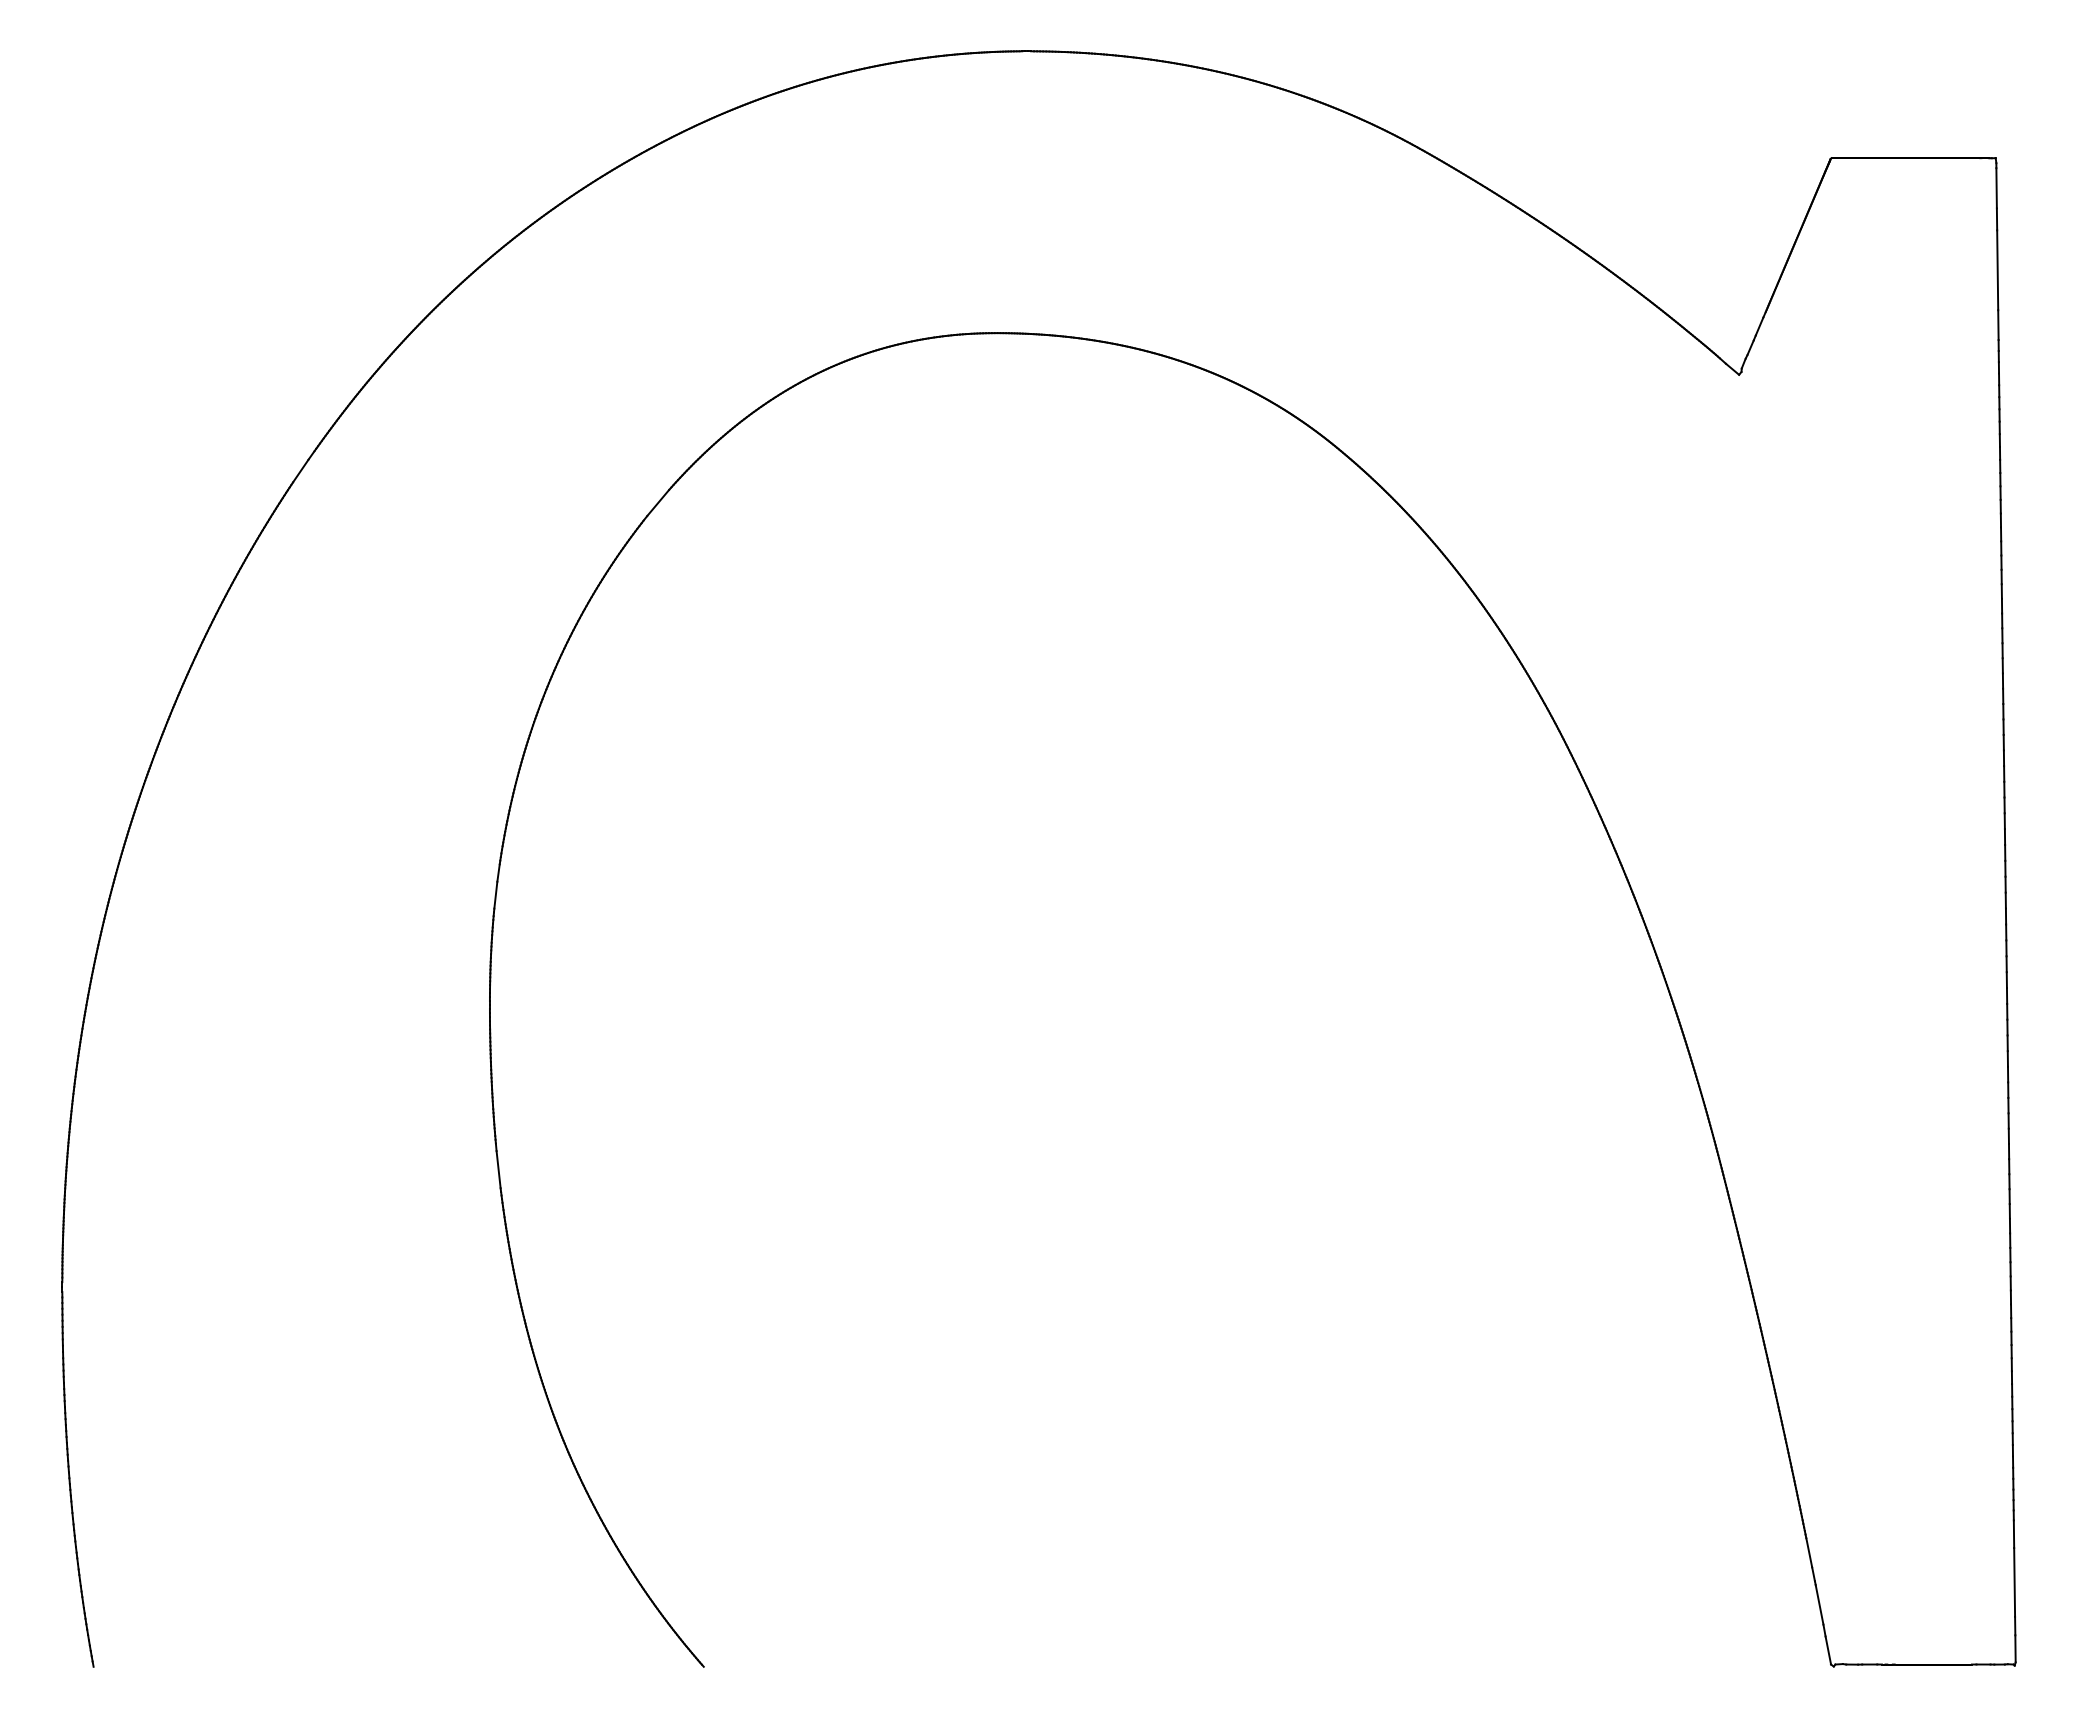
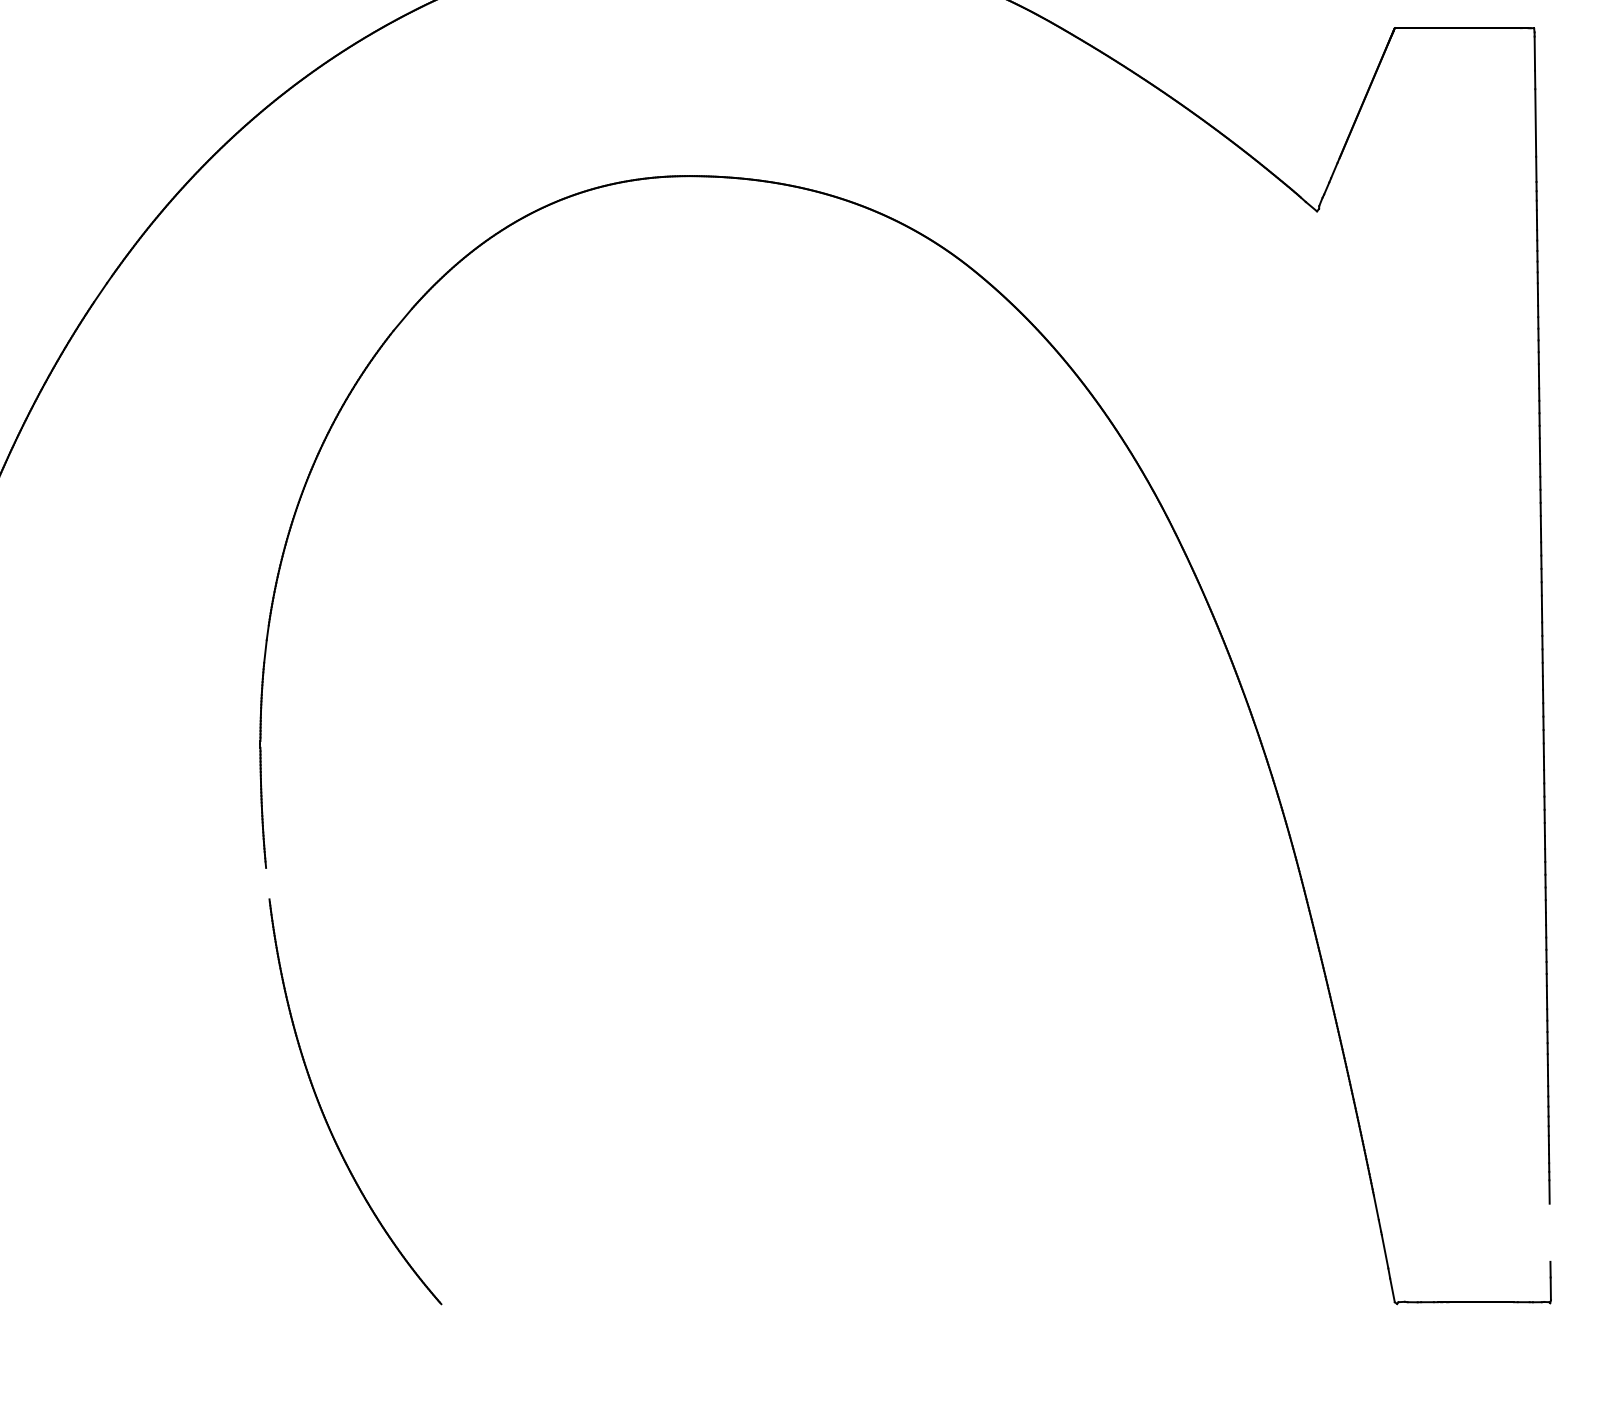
line: (498, 1169) -> (267, 883), removed
line: (2014, 1582) -> (1549, 1232), removed

